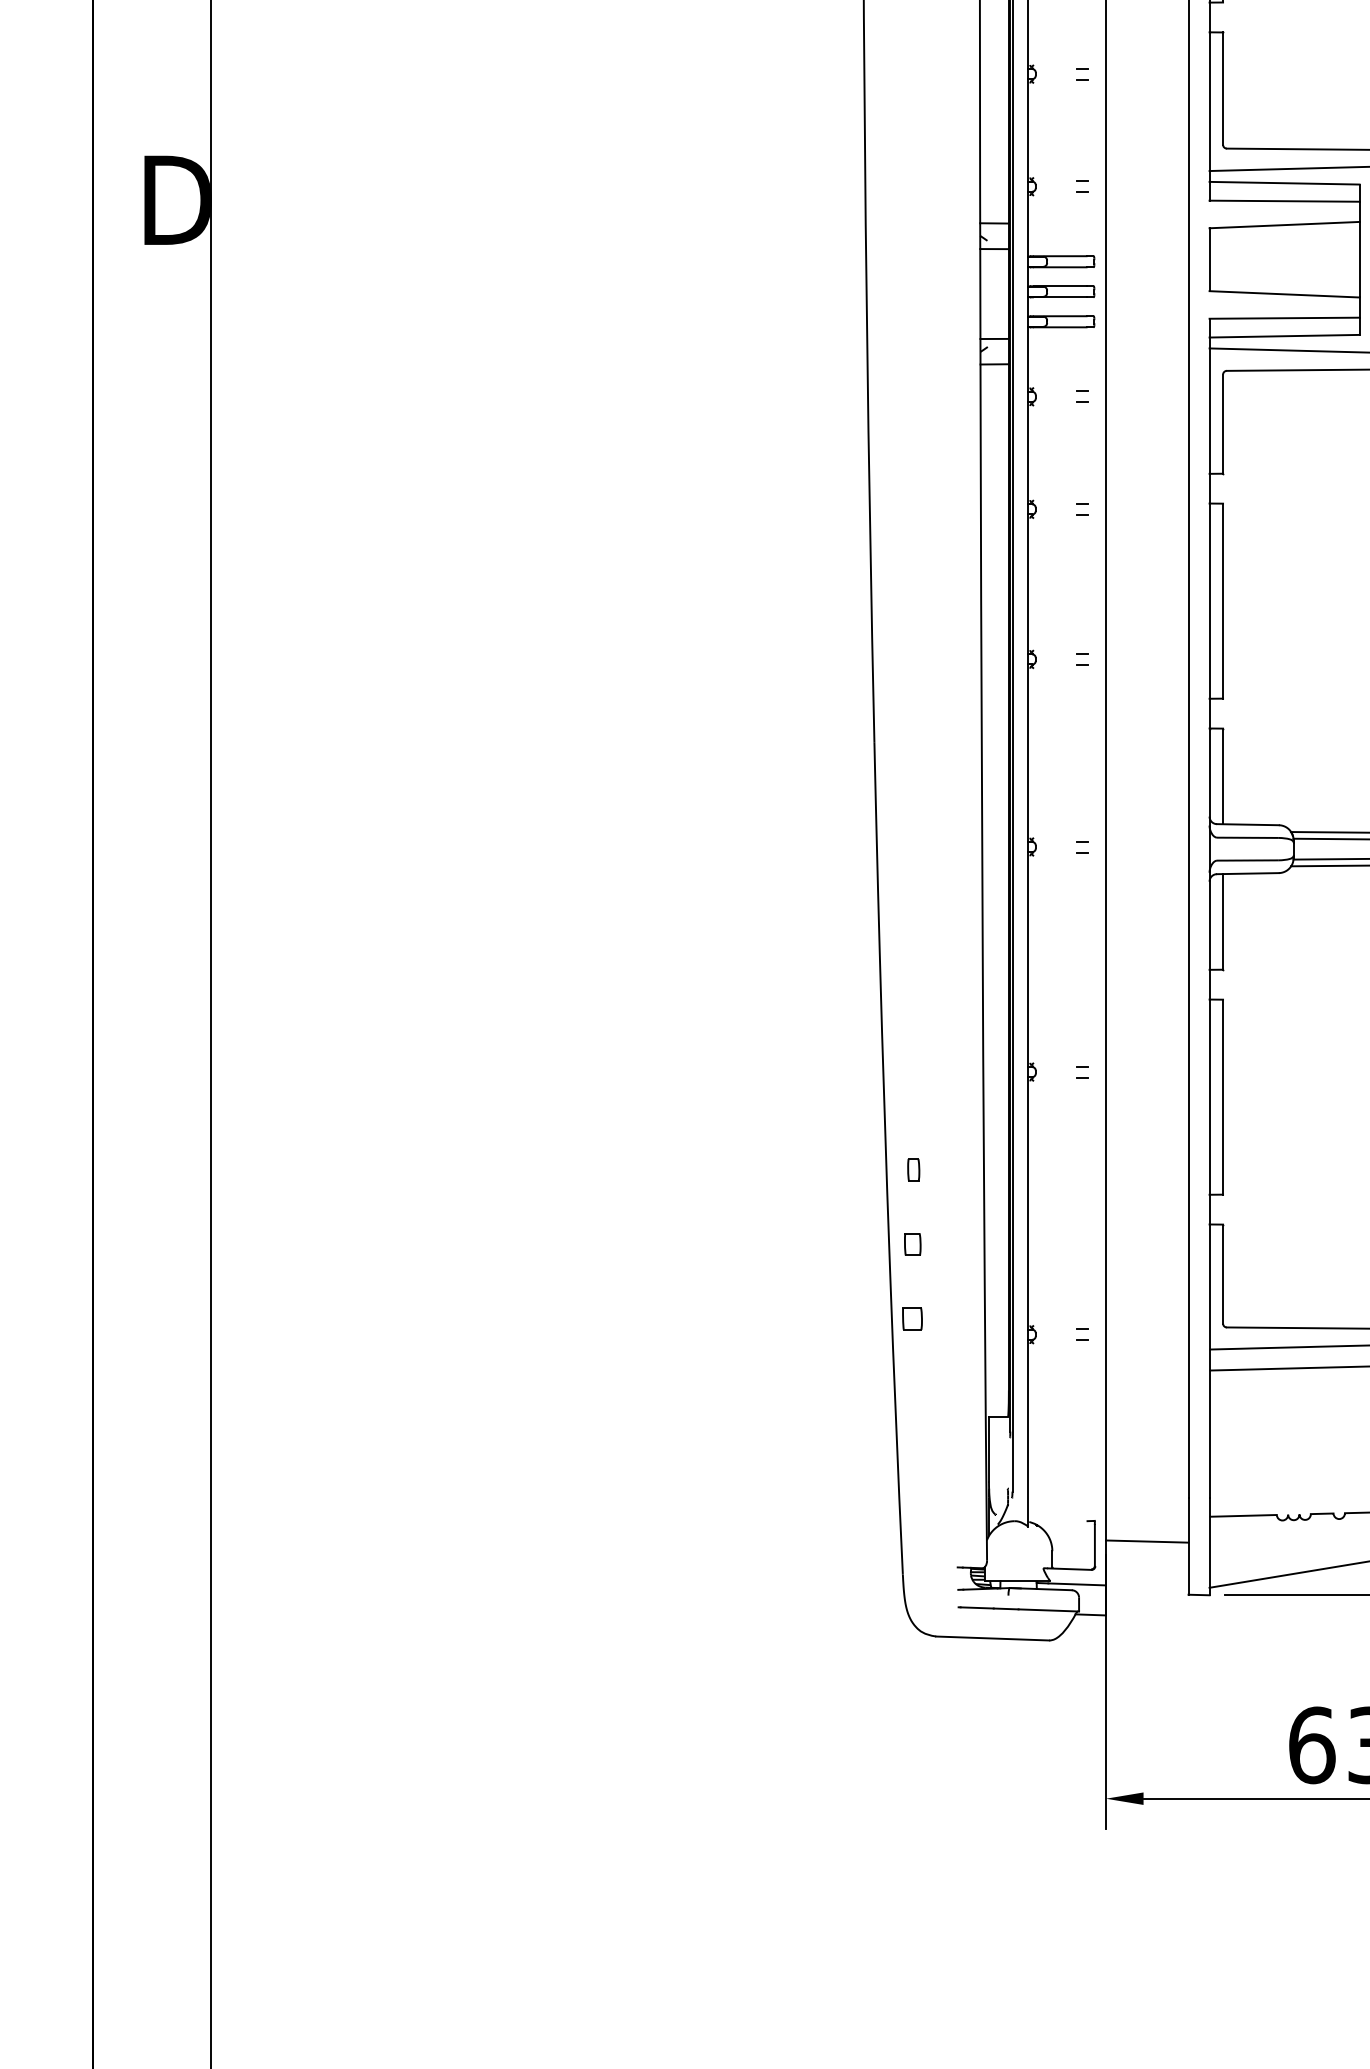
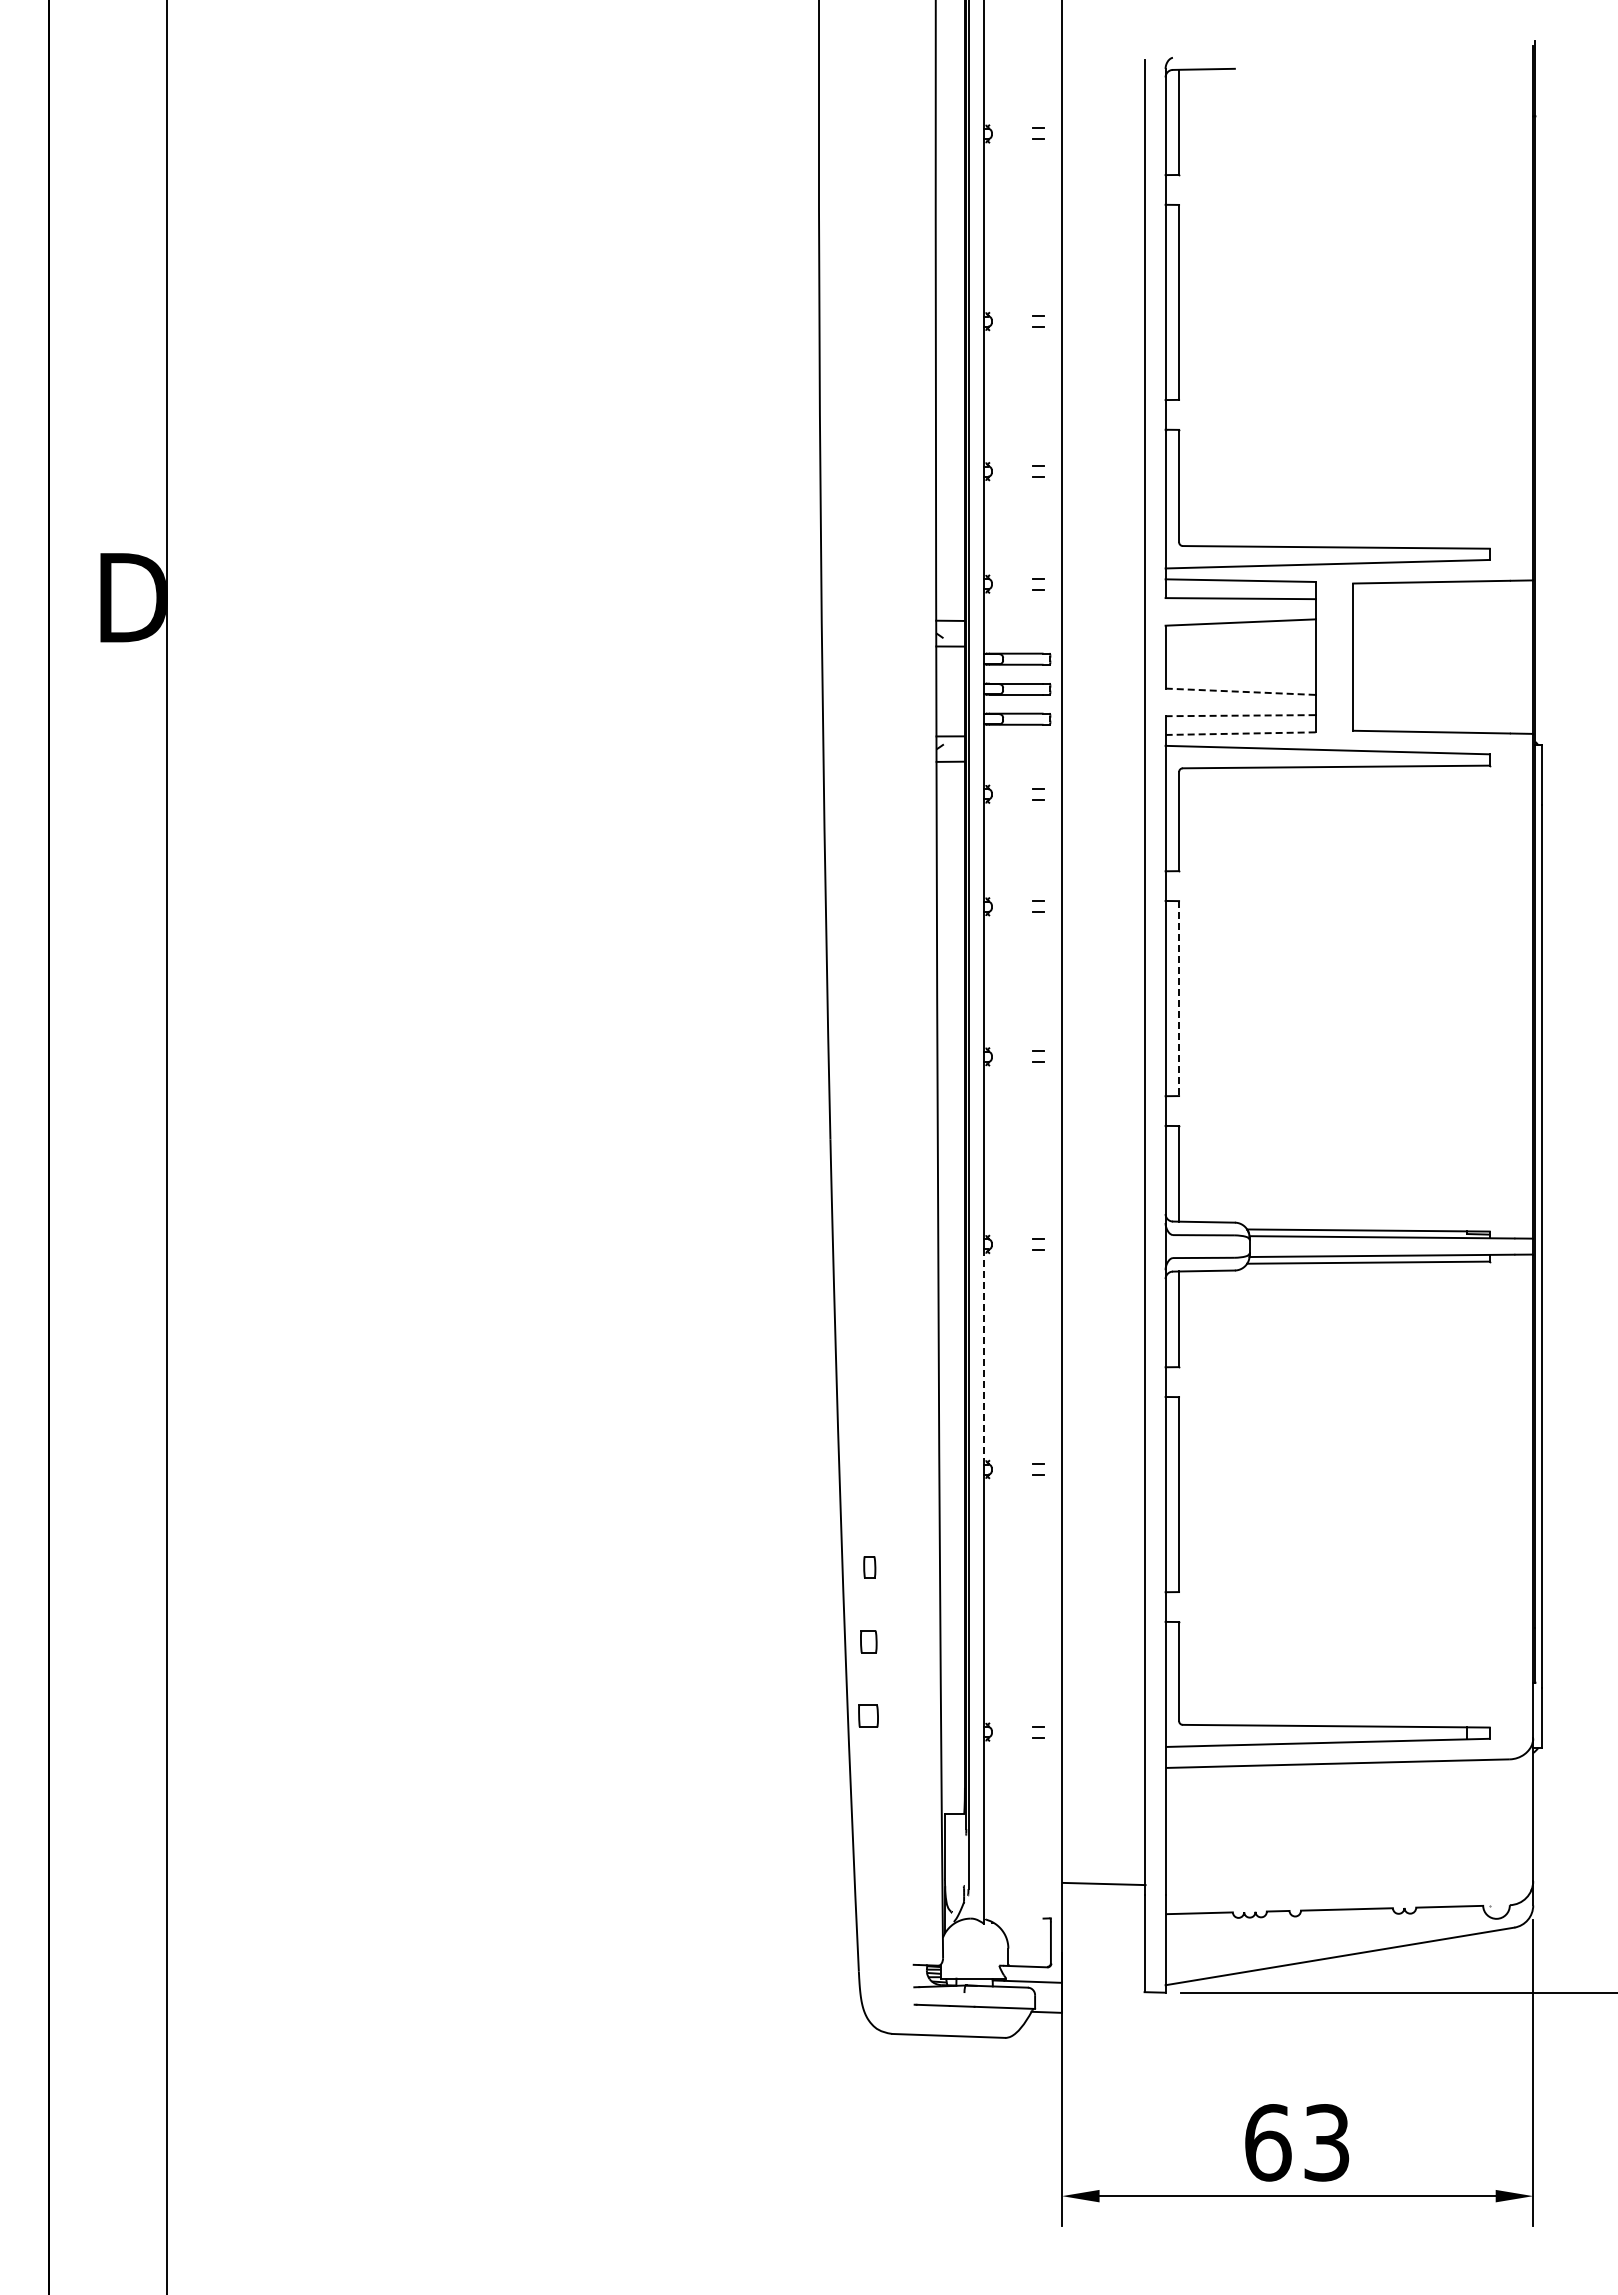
line: (1284, 294) -> (1240, 691), solid -> dashed
line: (1285, 318) -> (1241, 715), solid -> dashed
line: (1284, 336) -> (1240, 733), solid -> dashed
line: (1223, 602) -> (1179, 999), solid -> dashed
line: (1028, 959) -> (984, 1356), solid -> dashed
line: (1147, 1541) -> (1104, 1883), moved

